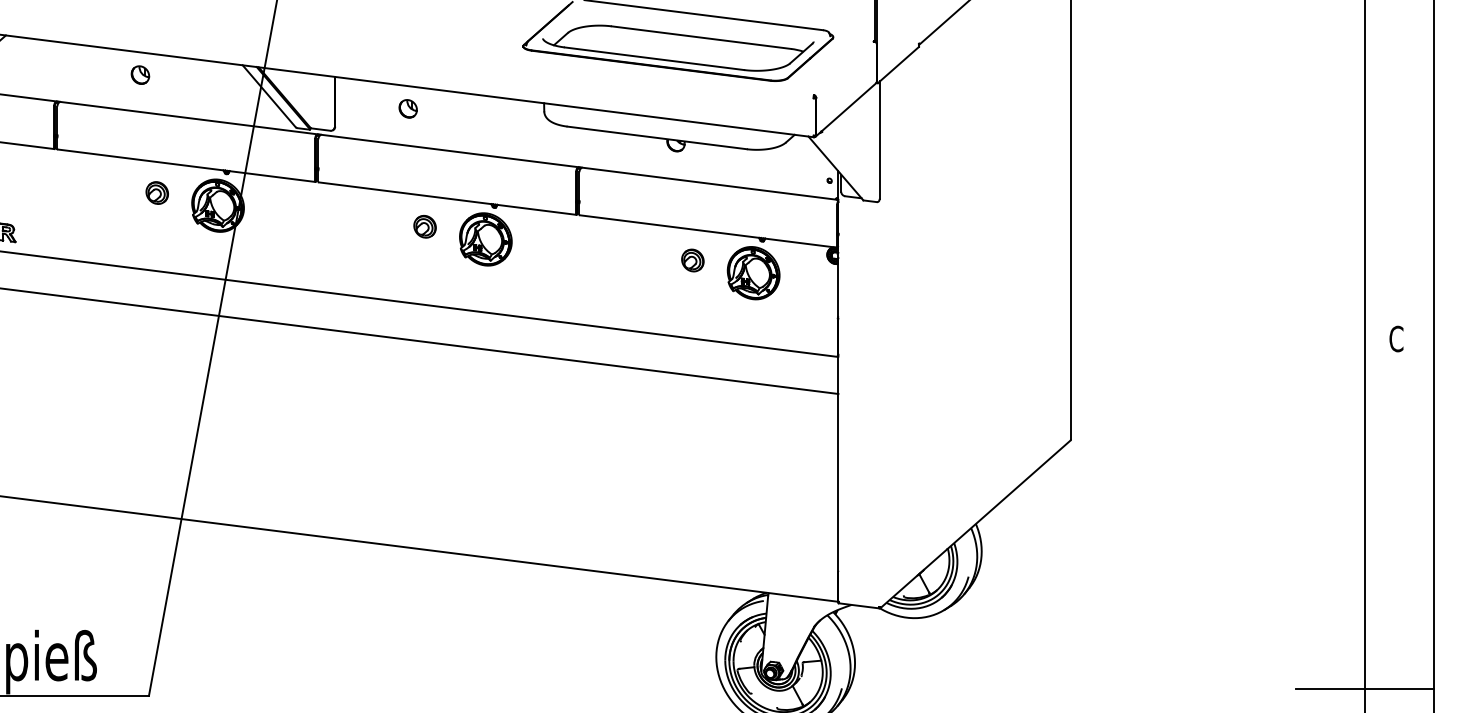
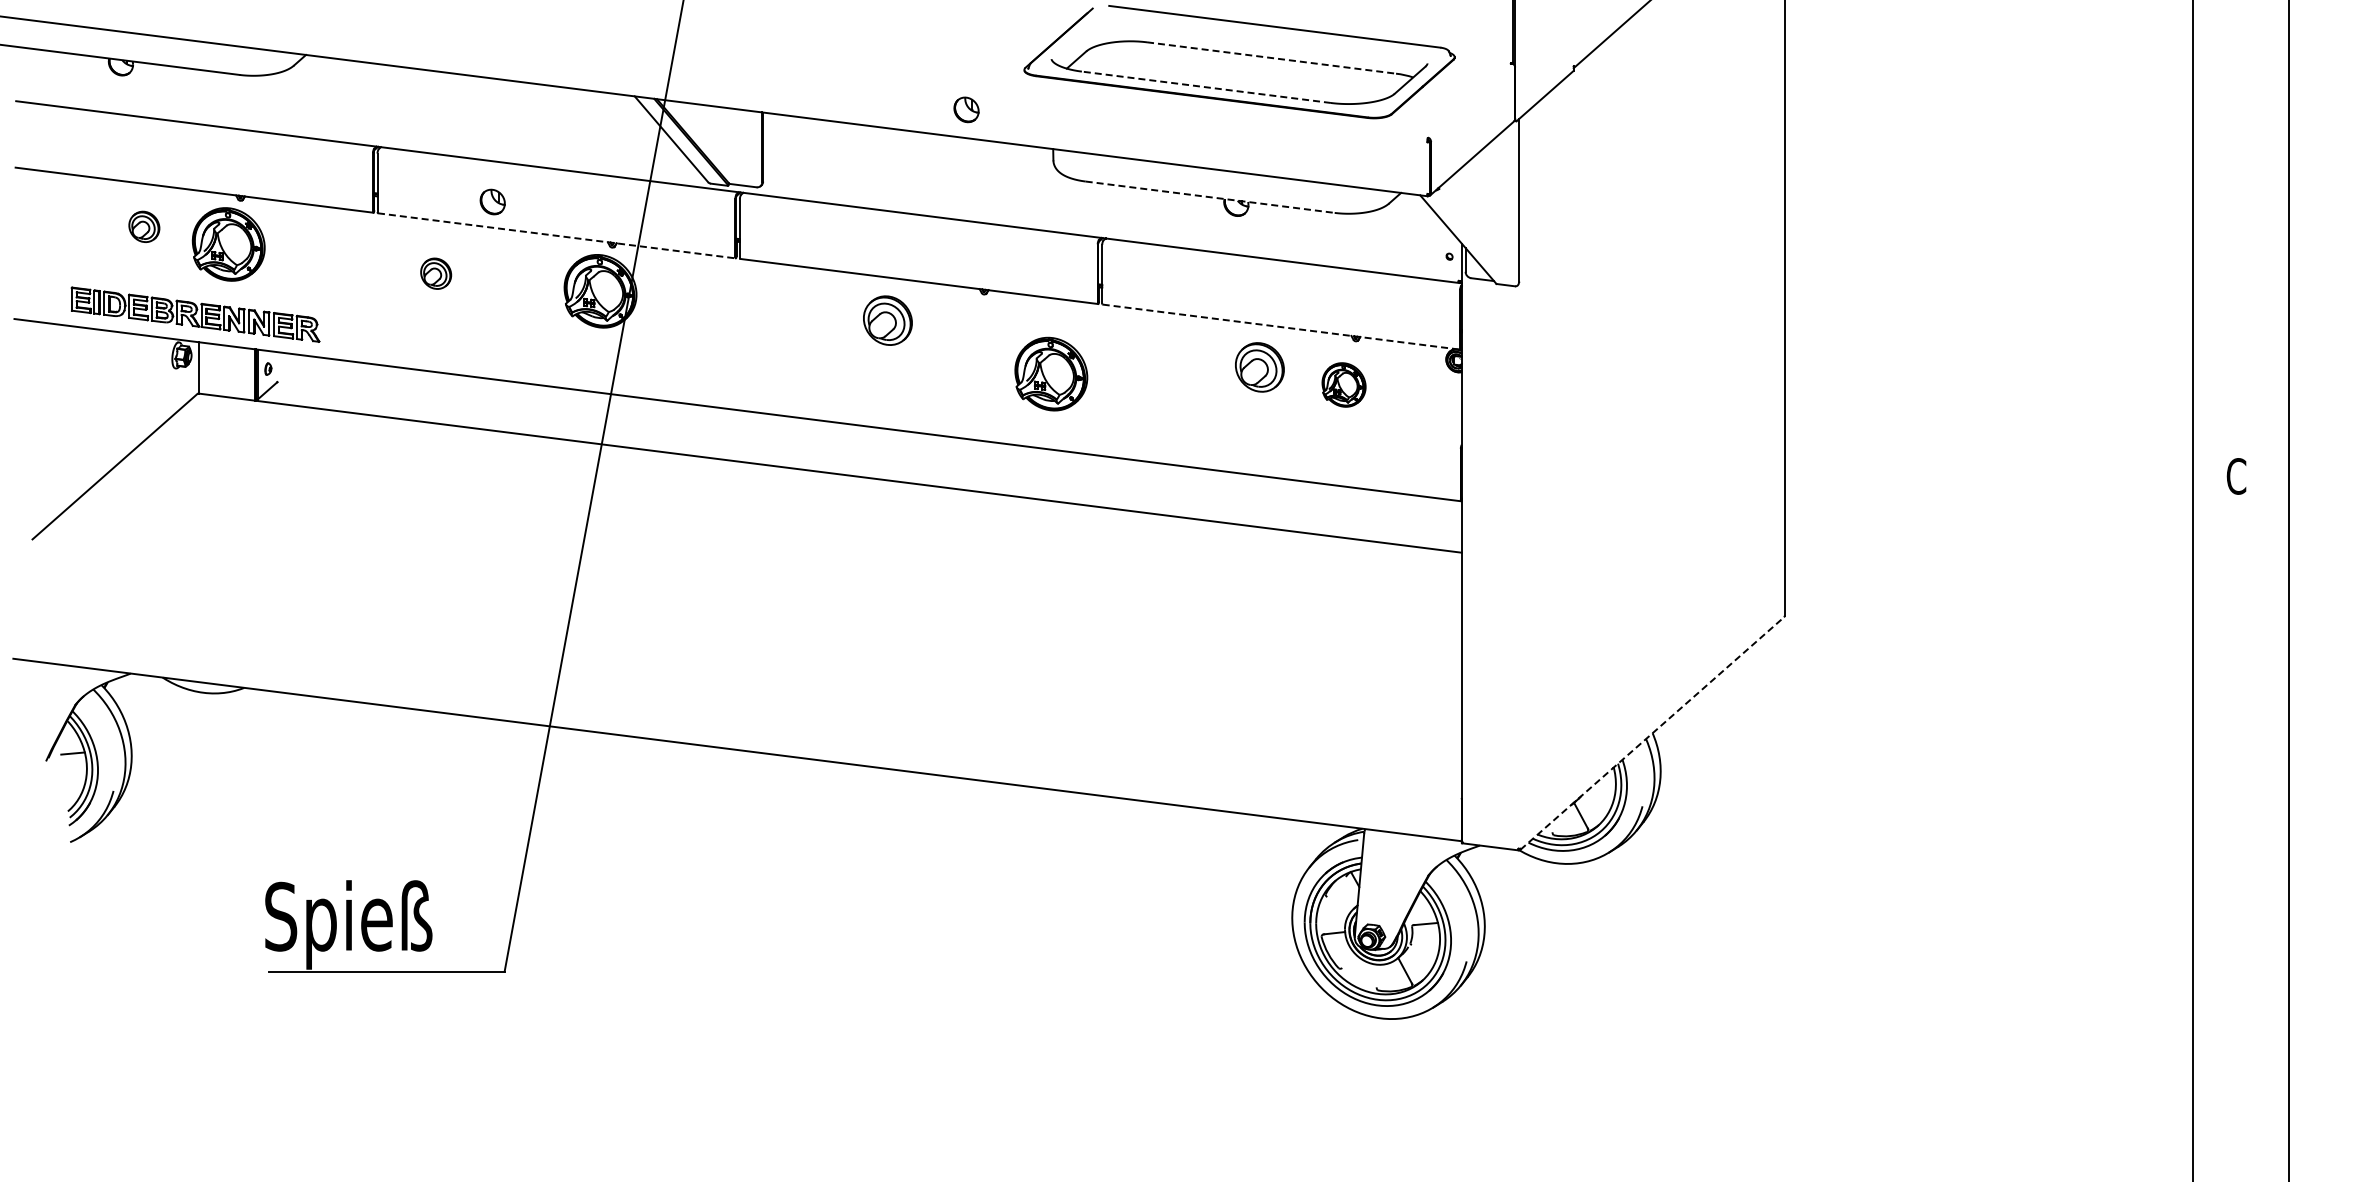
line: (702, 38) -> (1272, 58), solid -> dashed
line: (653, 58) -> (1205, 87), solid -> dashed
part: (140, 74) -> (492, 201), moved
part: (408, 108) -> (966, 109), moved
line: (657, 138) -> (1210, 197), solid -> dashed
line: (187, 165) -> (557, 235), solid -> dashed
part: (157, 192) -> (436, 273), moved
part: (424, 226) -> (887, 320), size x1.6
line: (709, 231) -> (1282, 327), solid -> dashed
part: (485, 238) -> (1051, 373), moved
part: (692, 260) -> (1259, 367), size x1.6
part: (753, 272) -> (1343, 384), size x0.6
line: (975, 524) -> (1652, 733), solid -> dashed
line: (1364, 689) -> (2192, 962), removed

